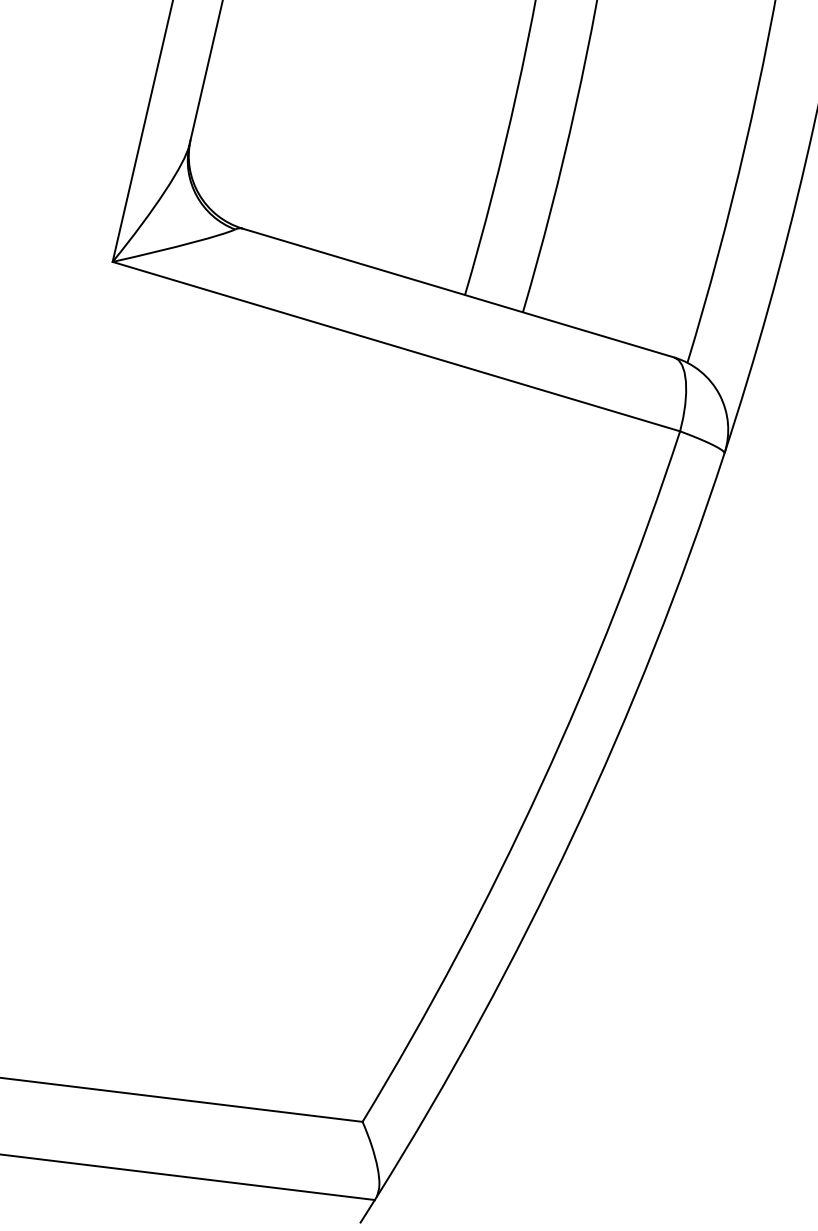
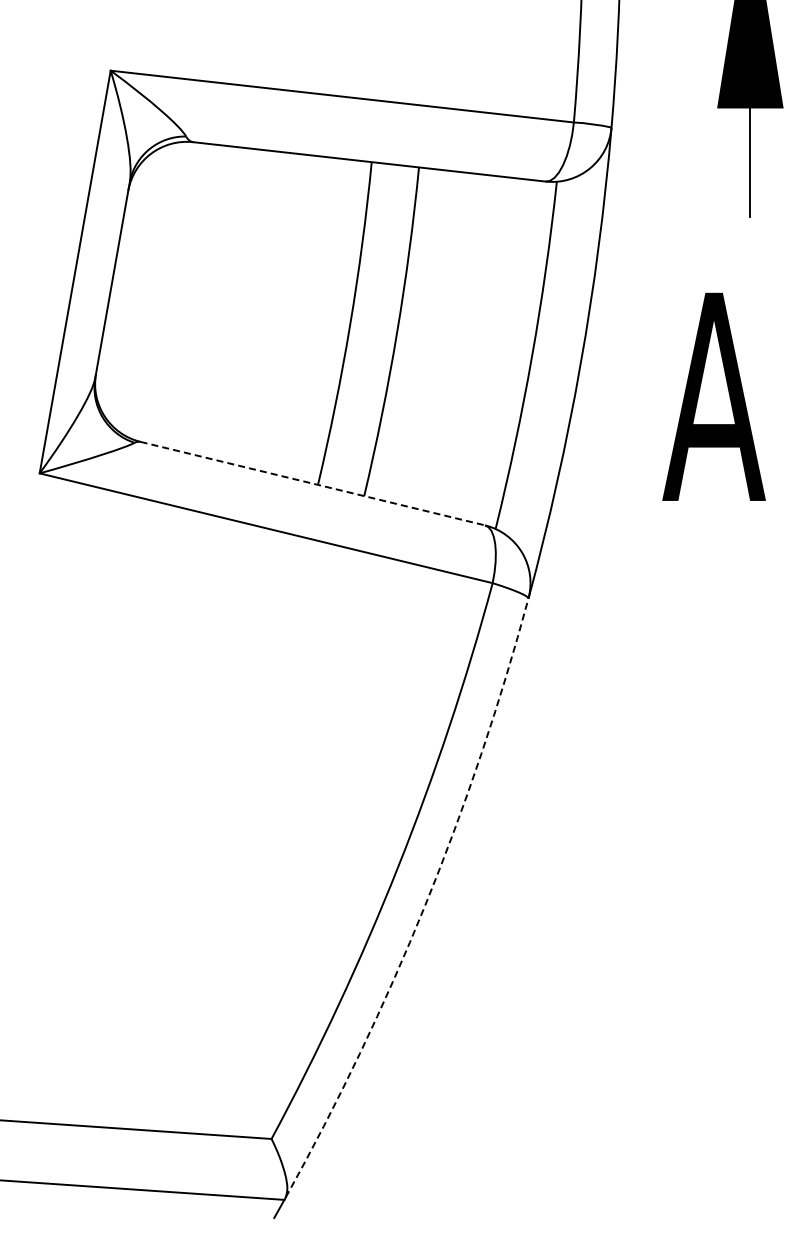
line: (459, 292) -> (313, 483), solid -> dashed
arc: (573, 835) -> (425, 905), solid -> dashed

